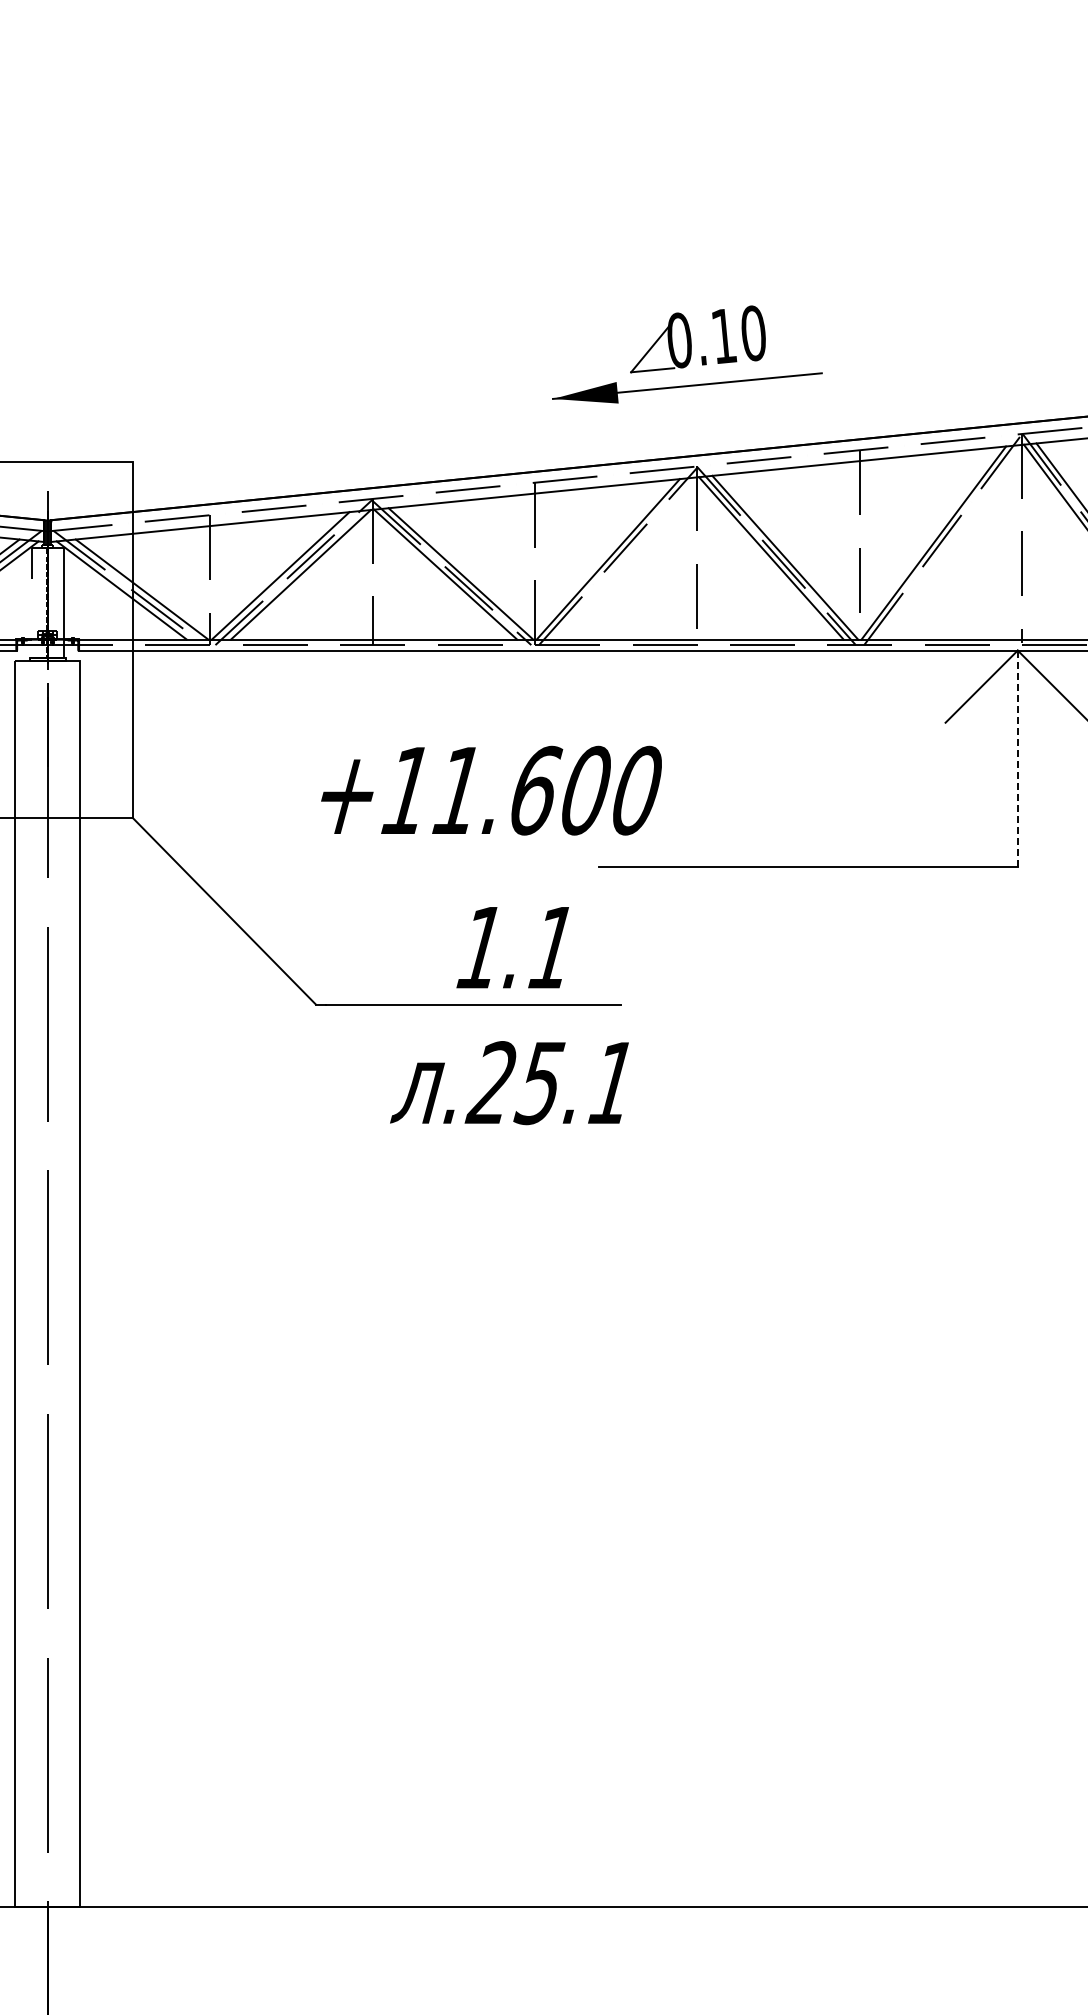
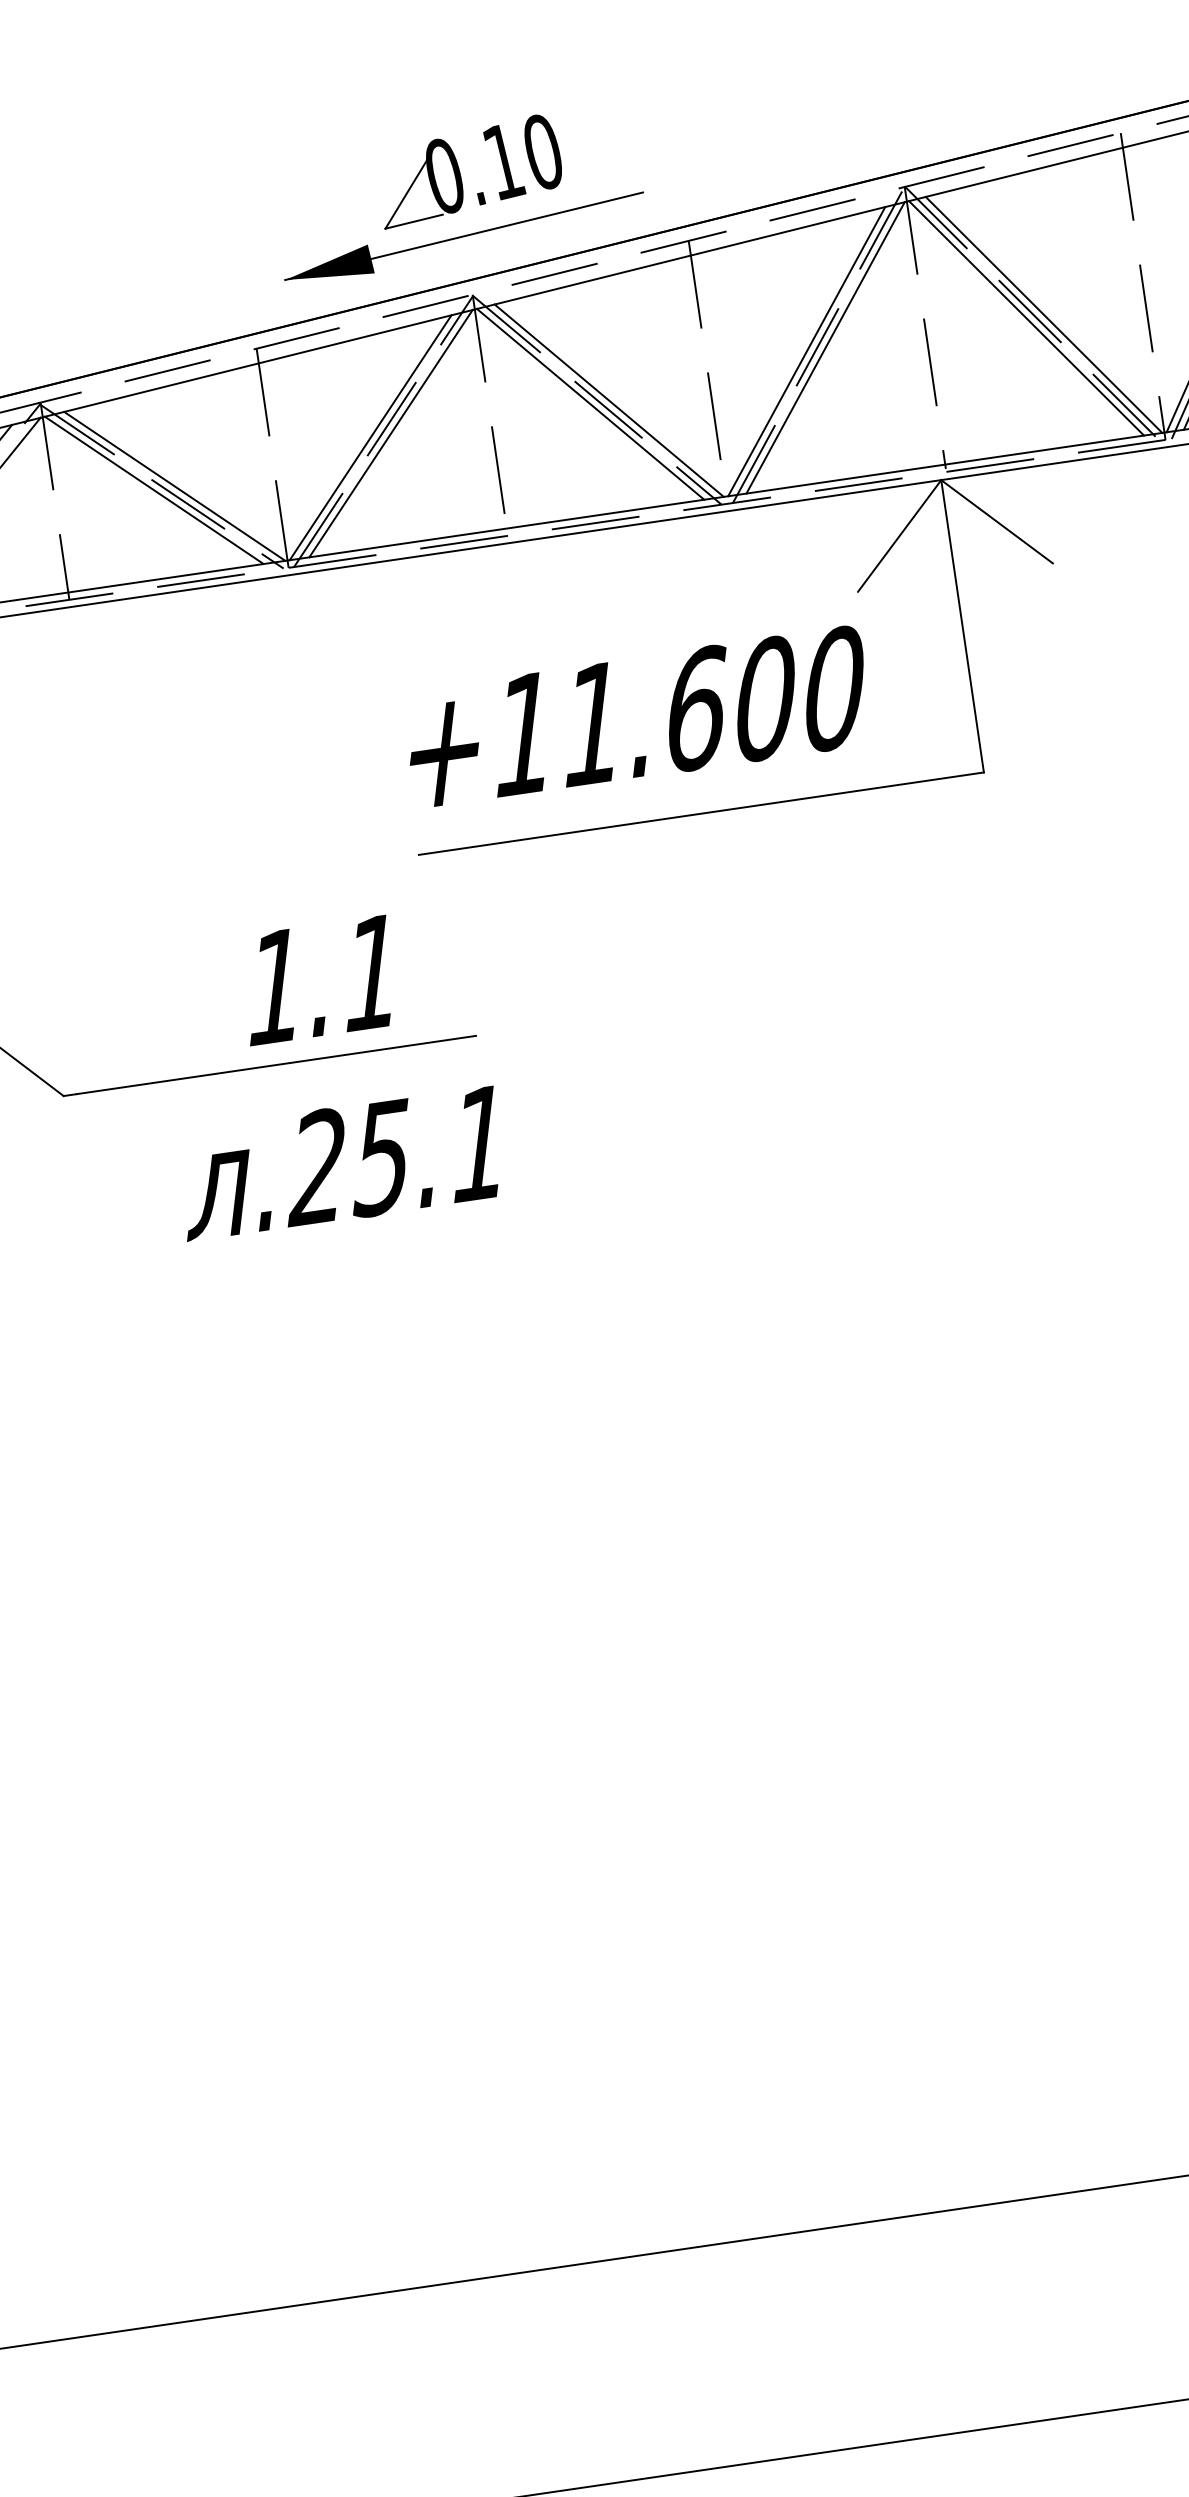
part: (687, 354) -> (457, 193), moved
line: (947, 542) -> (825, 348), added
line: (623, 558) -> (391, 433), added
line: (1017, 759) -> (962, 627), dashed -> solid
text: (491, 790) -> (637, 717), moved

